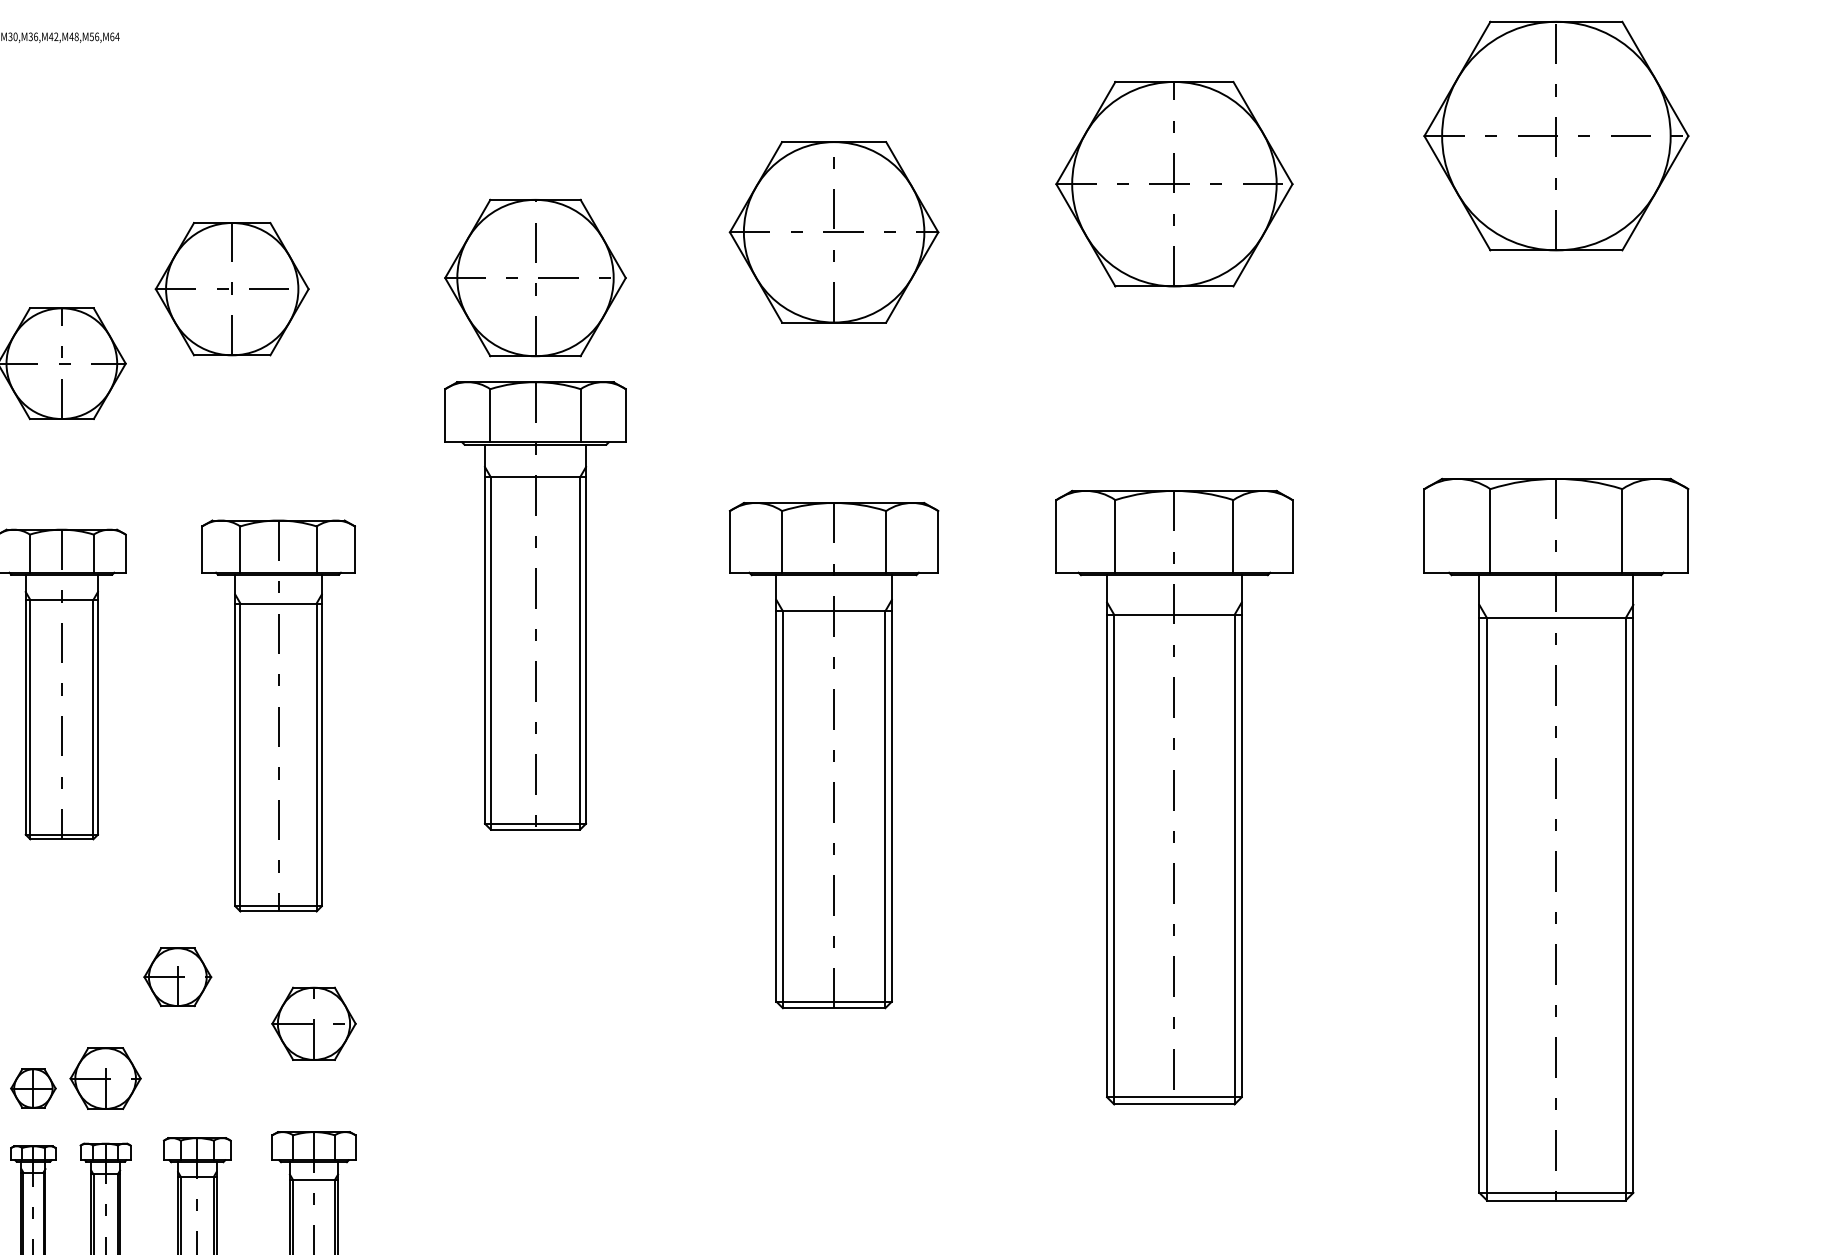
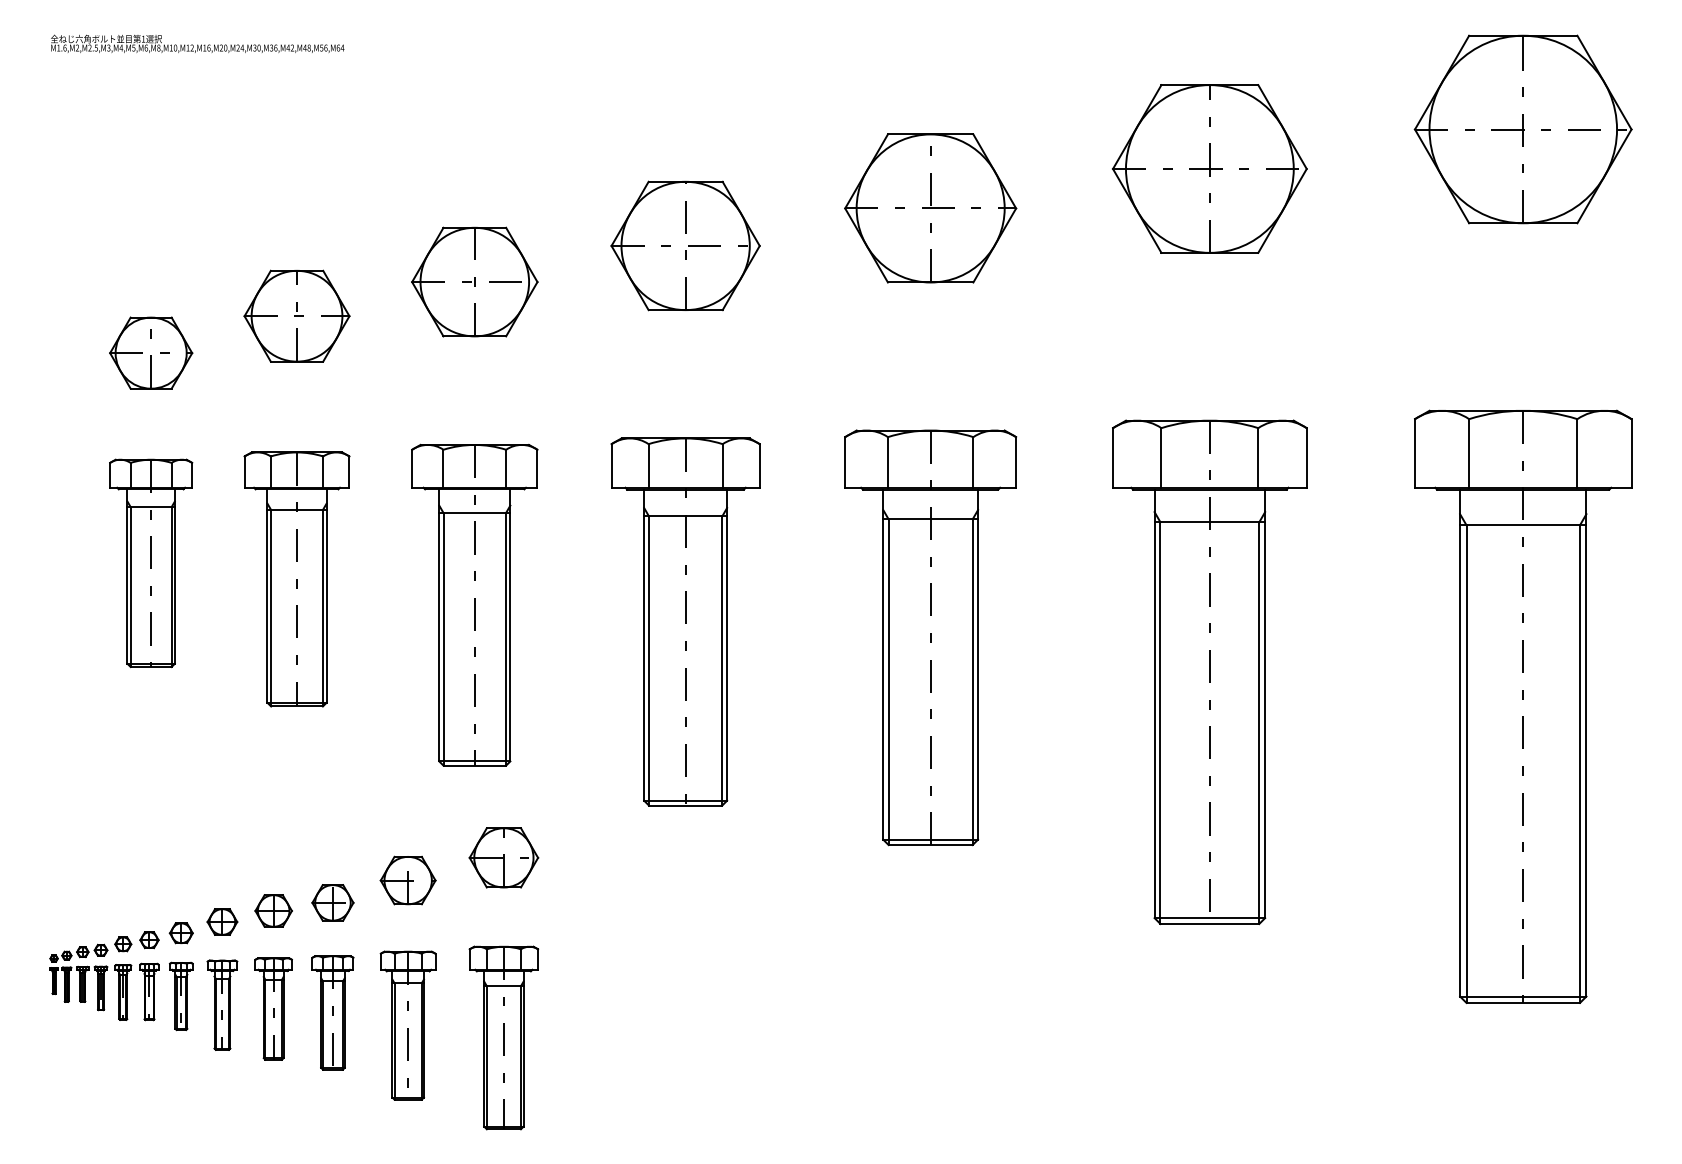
part: (231, 288) -> (474, 281), moved
part: (535, 605) -> (685, 621), moved
part: (176, 977) -> (407, 880), moved
part: (105, 1078) -> (332, 902), size x0.71

